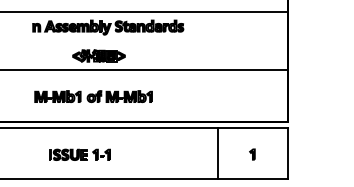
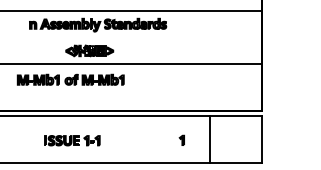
part: (93, 96) -> (70, 79), moved
line: (217, 153) -> (210, 139), moved
part: (251, 153) -> (181, 139), moved

